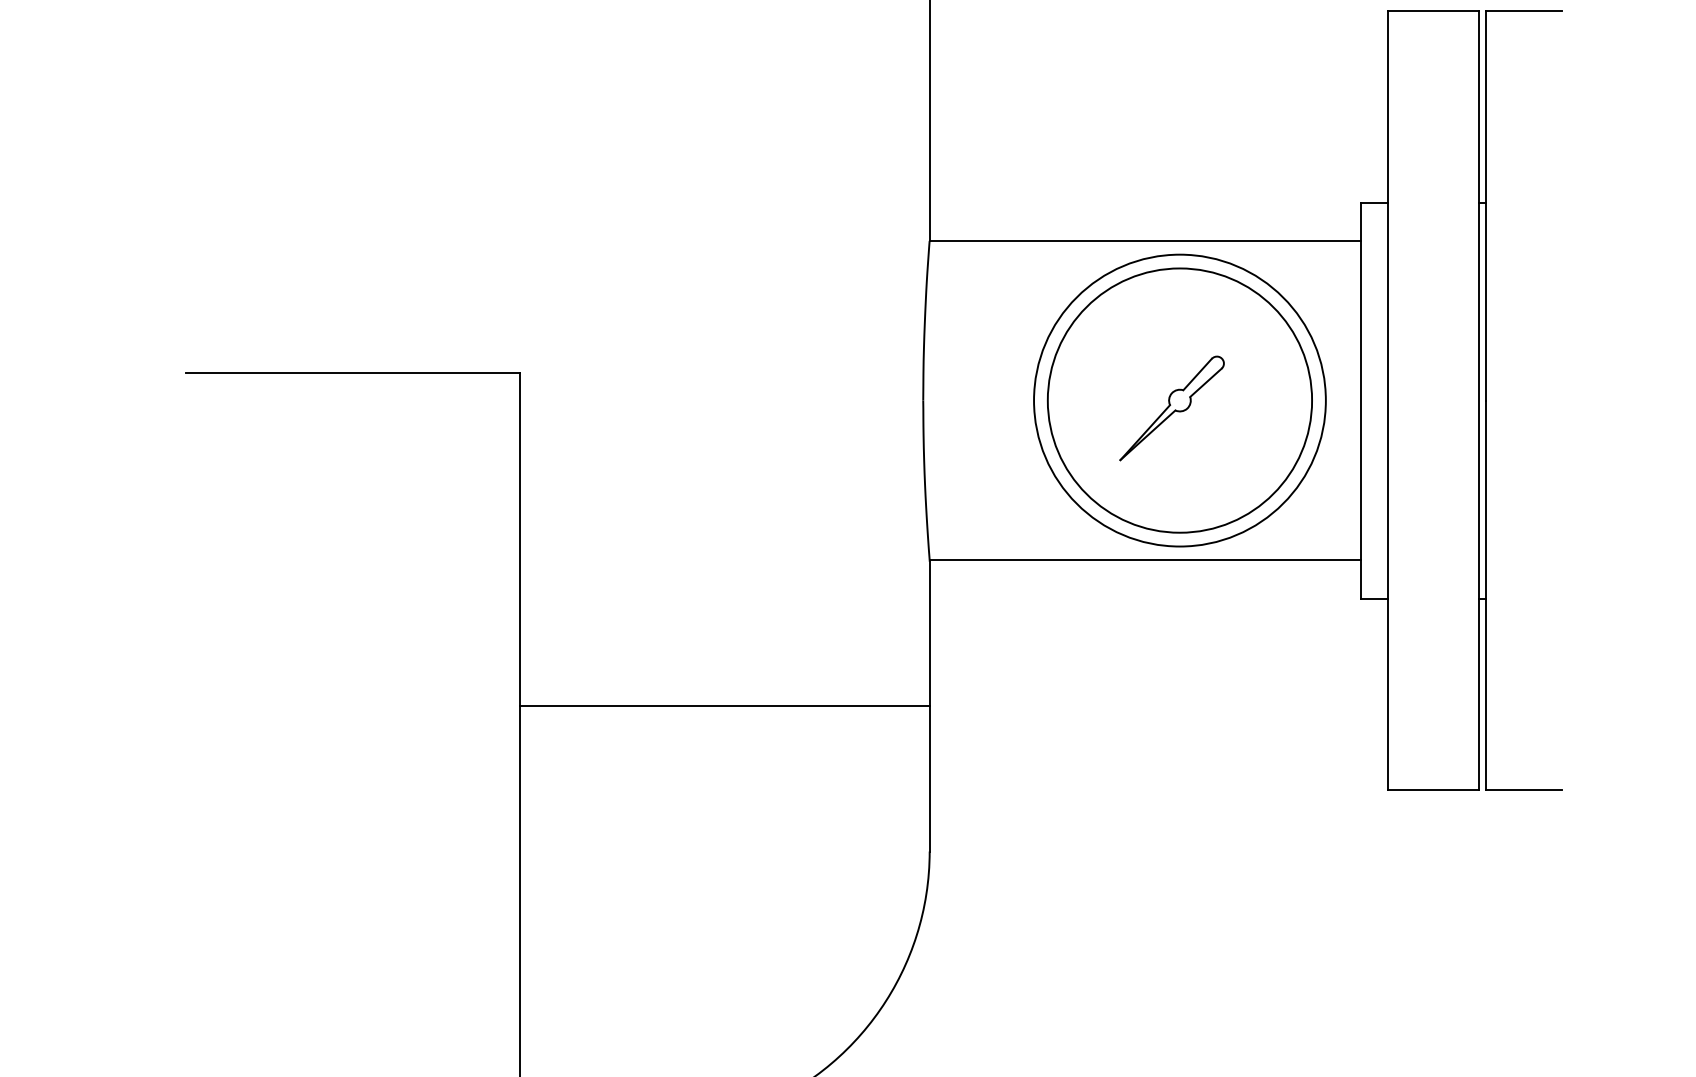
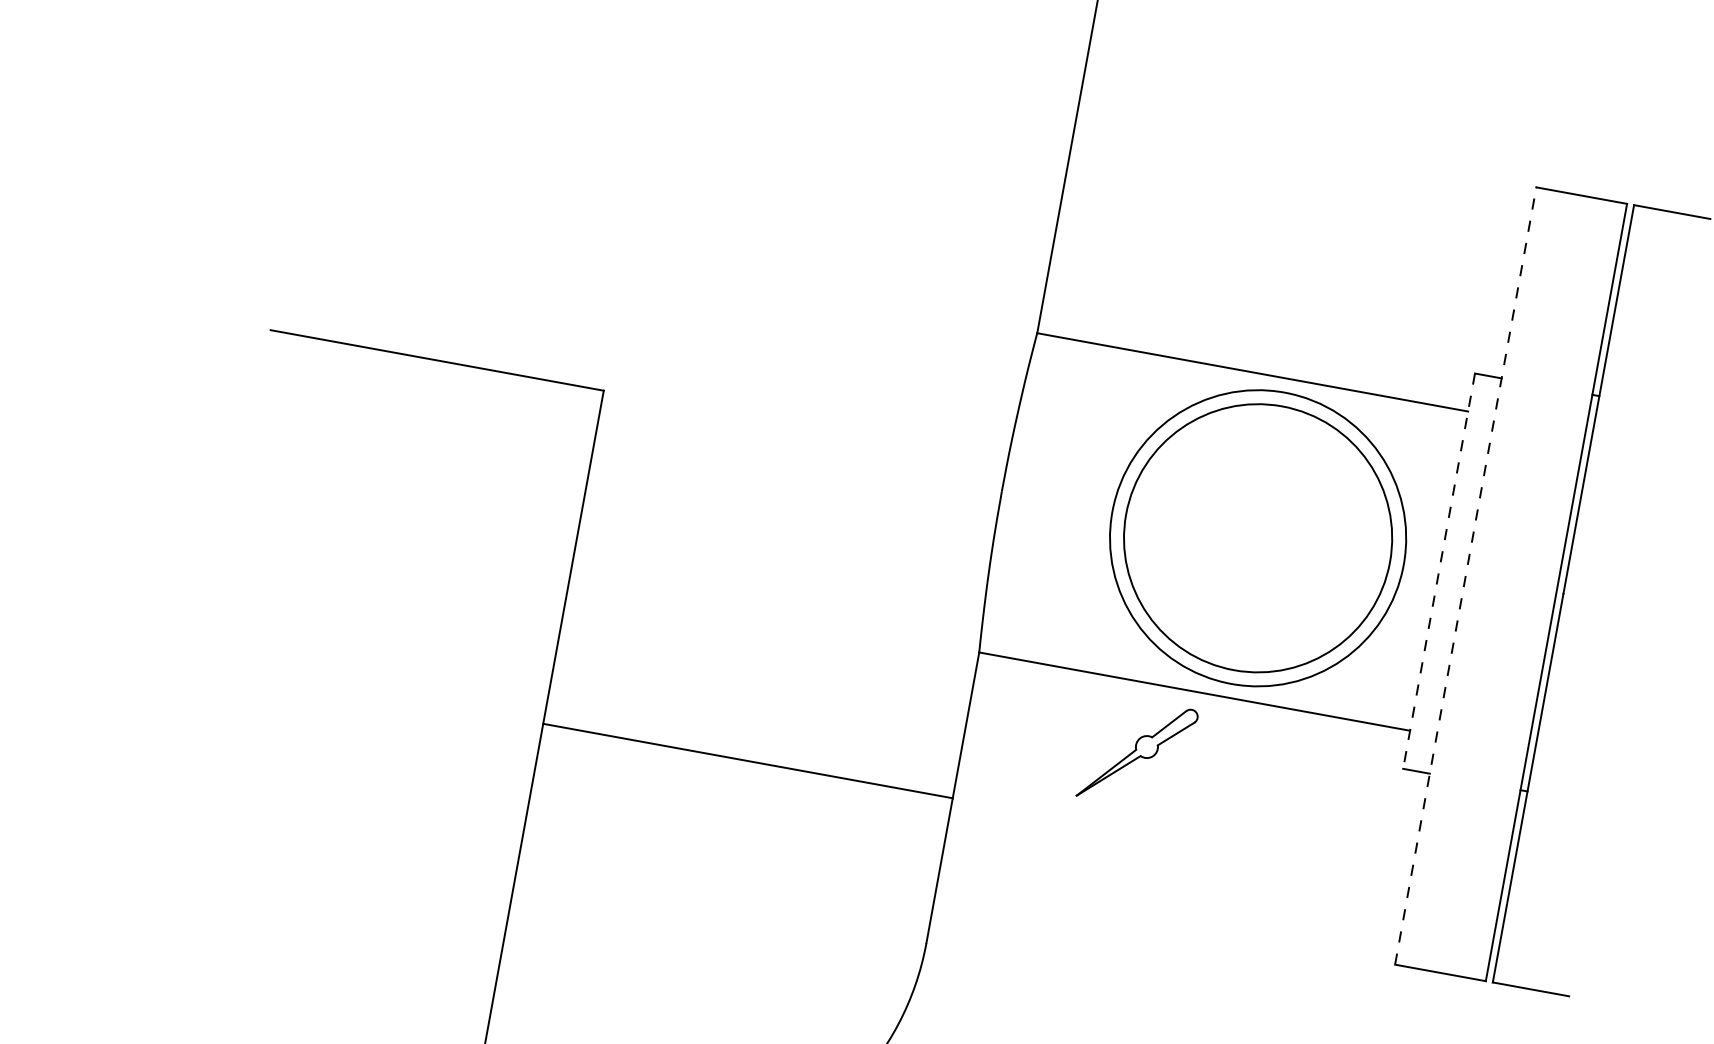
line: (1361, 400) -> (1439, 571), solid -> dashed
line: (1387, 400) -> (1465, 575), solid -> dashed
part: (1171, 408) -> (1137, 753), moved

